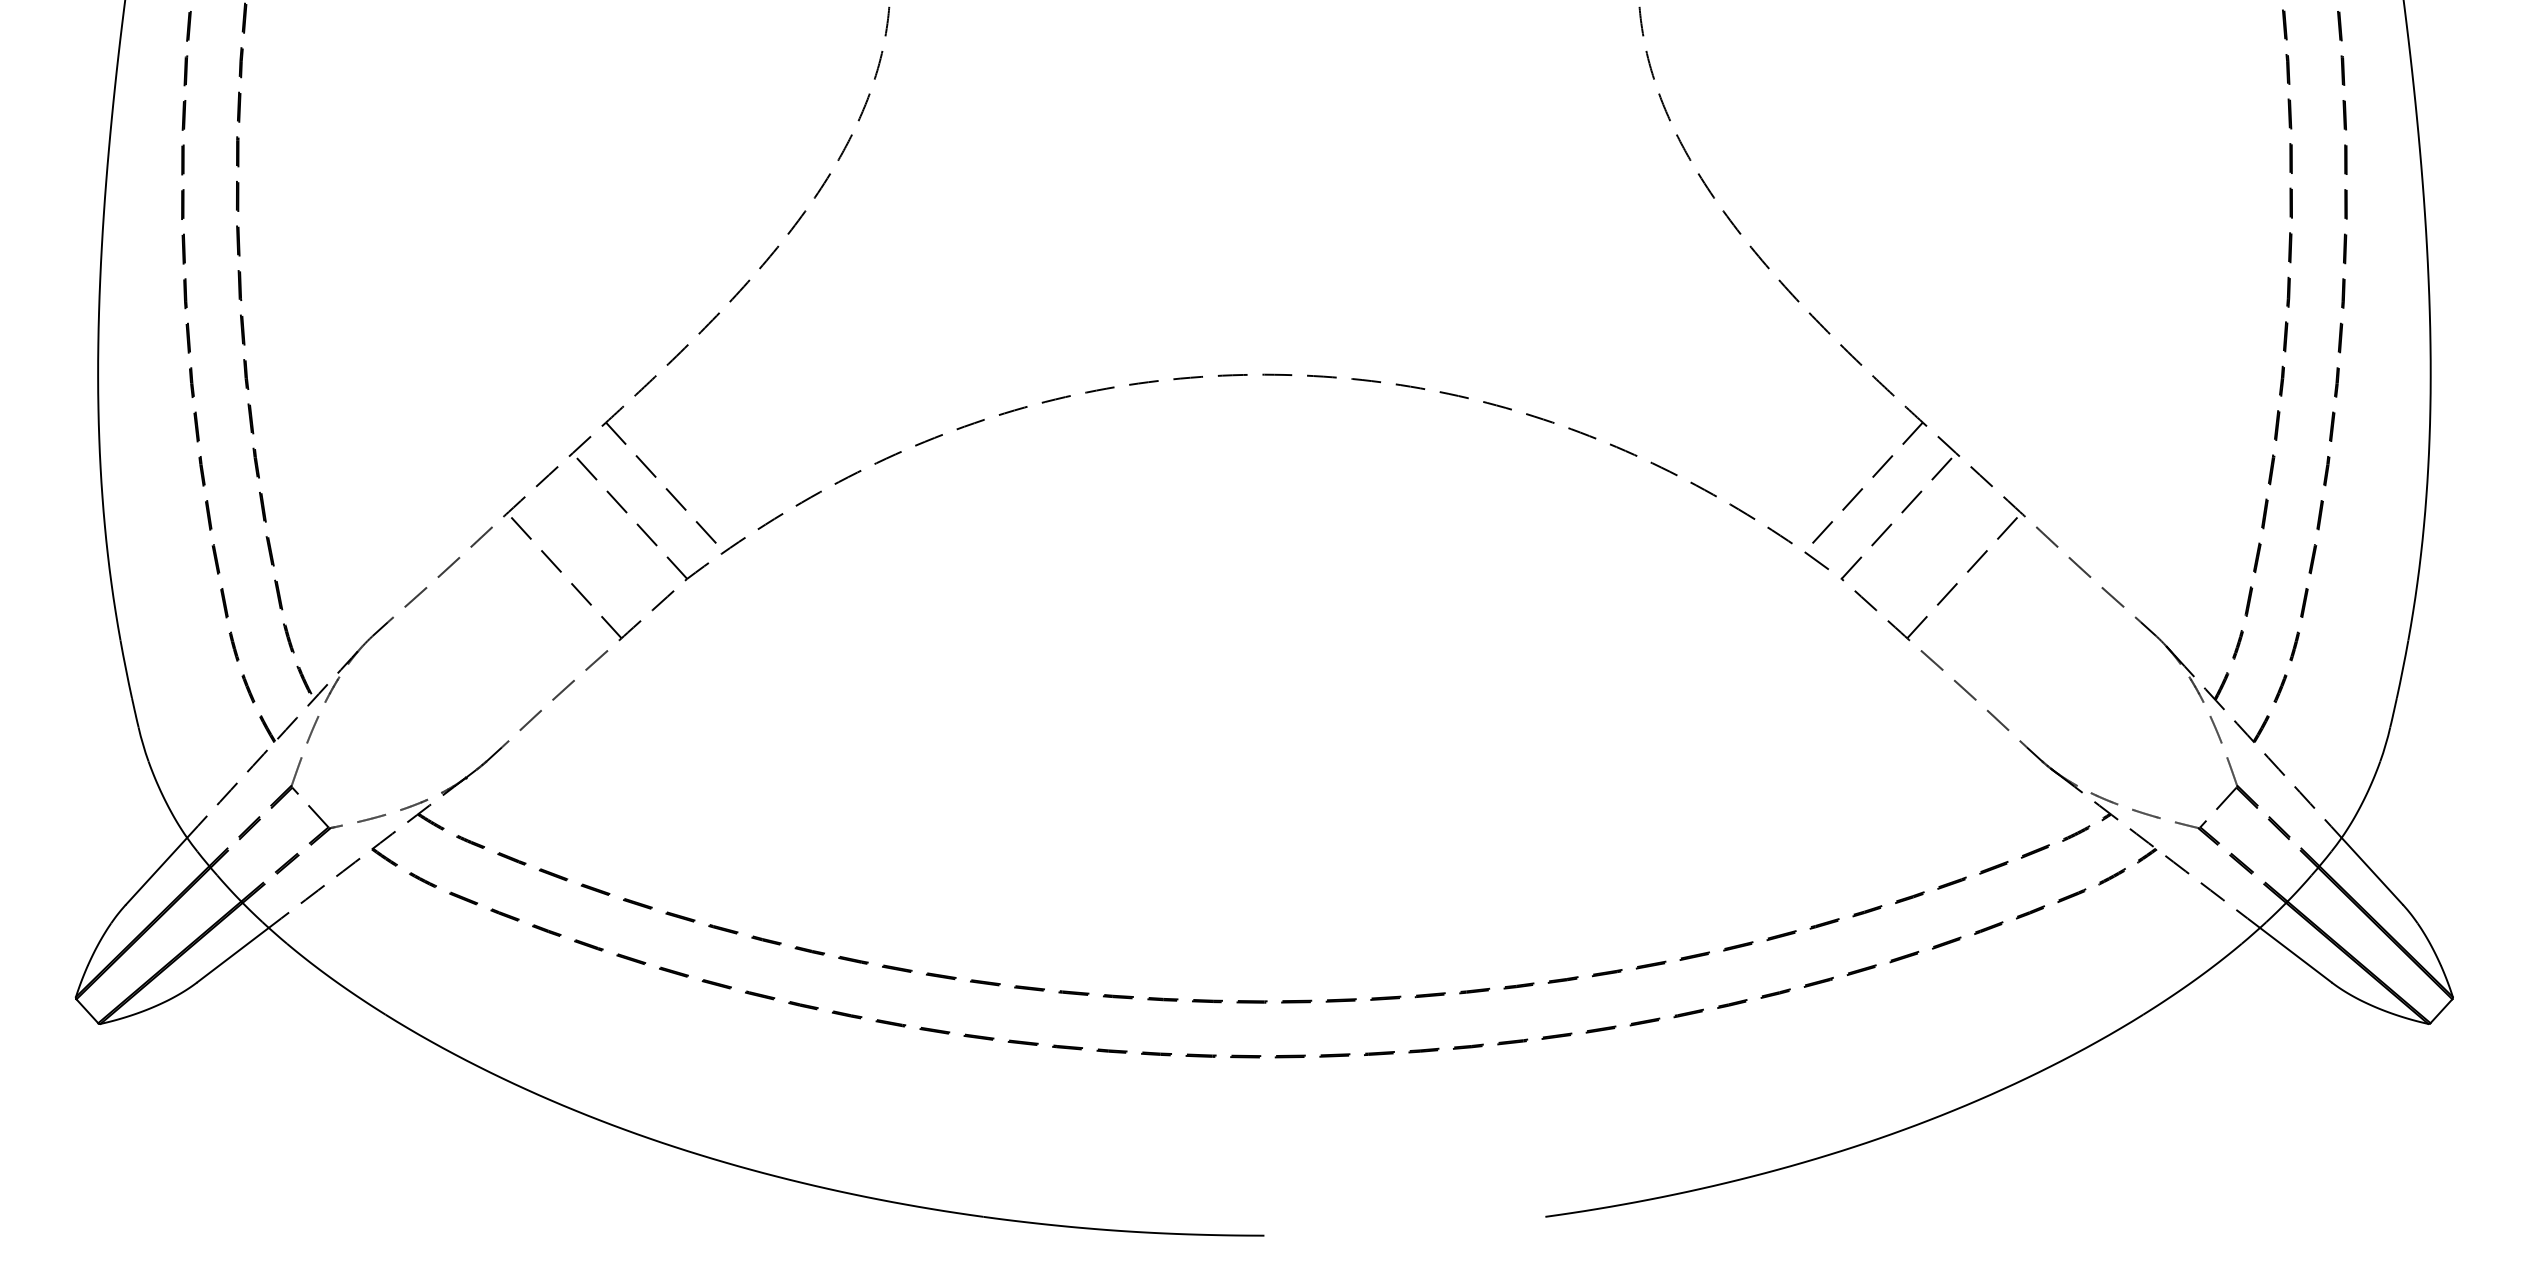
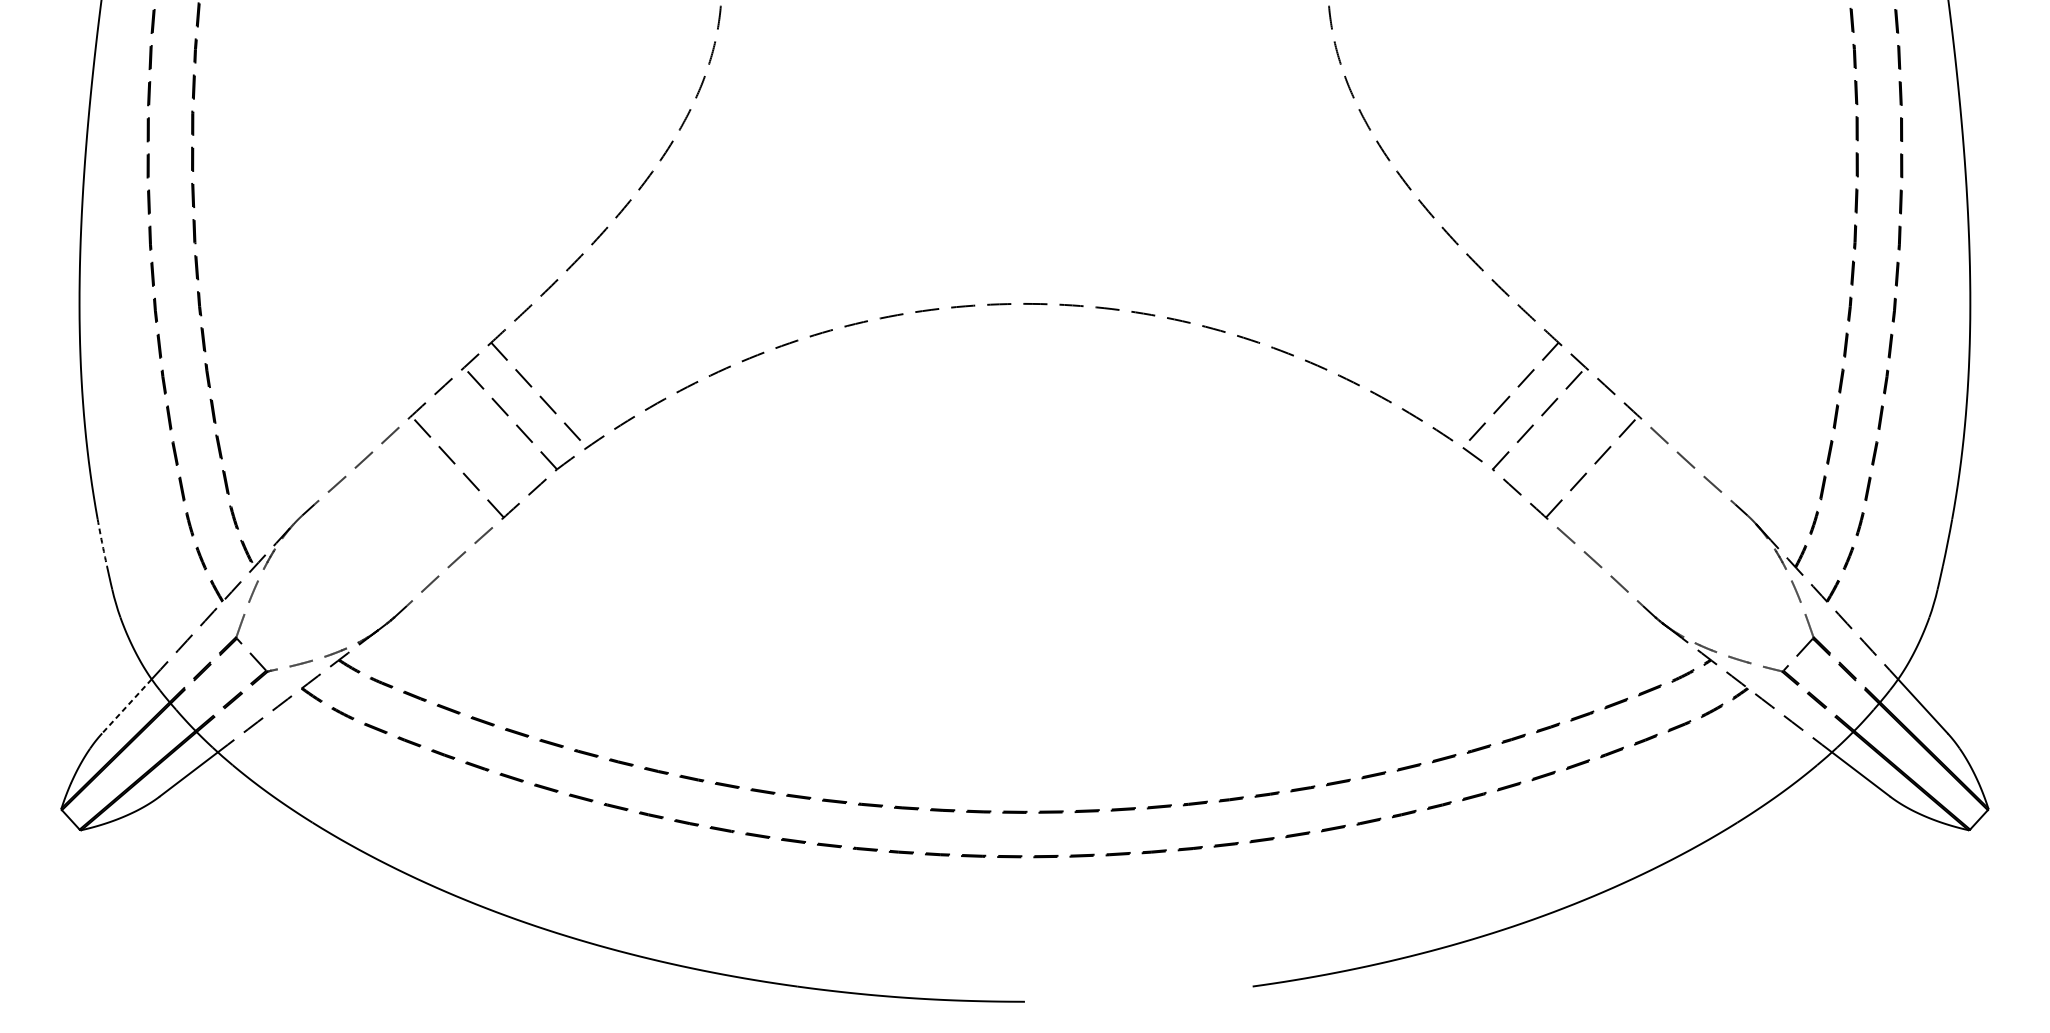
arc: (126, 669) -> (102, 542), solid -> dashed
line: (156, 871) -> (126, 706), solid -> dashed

